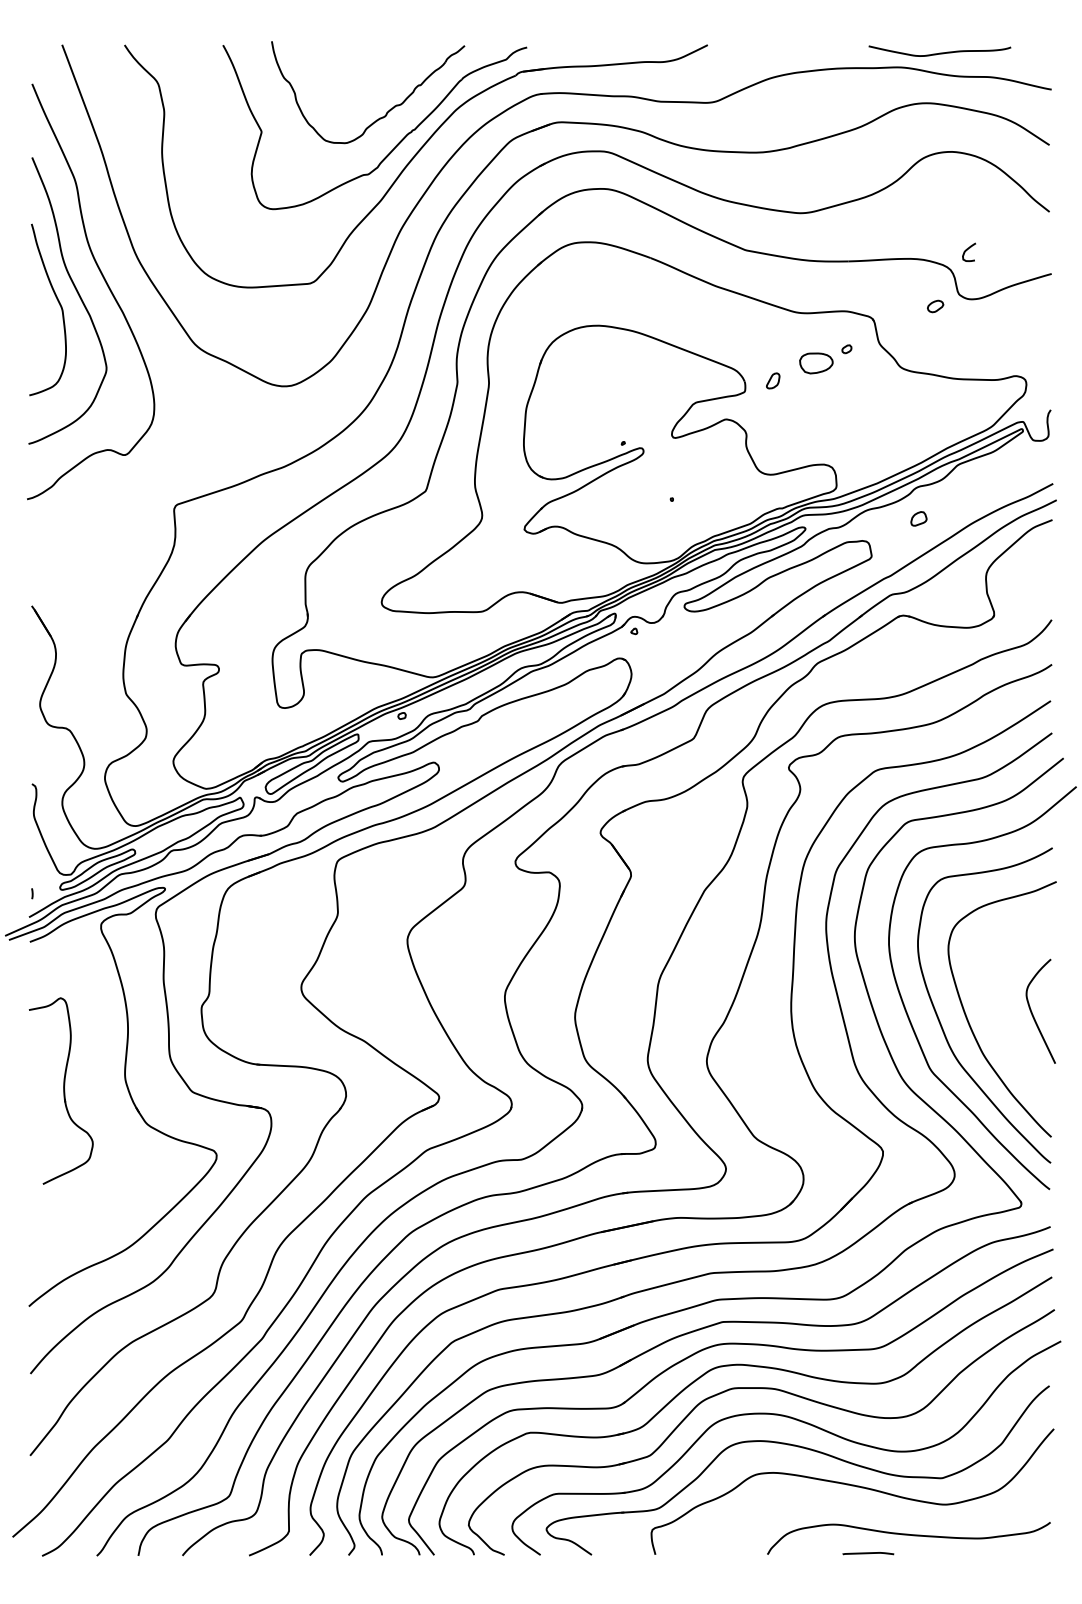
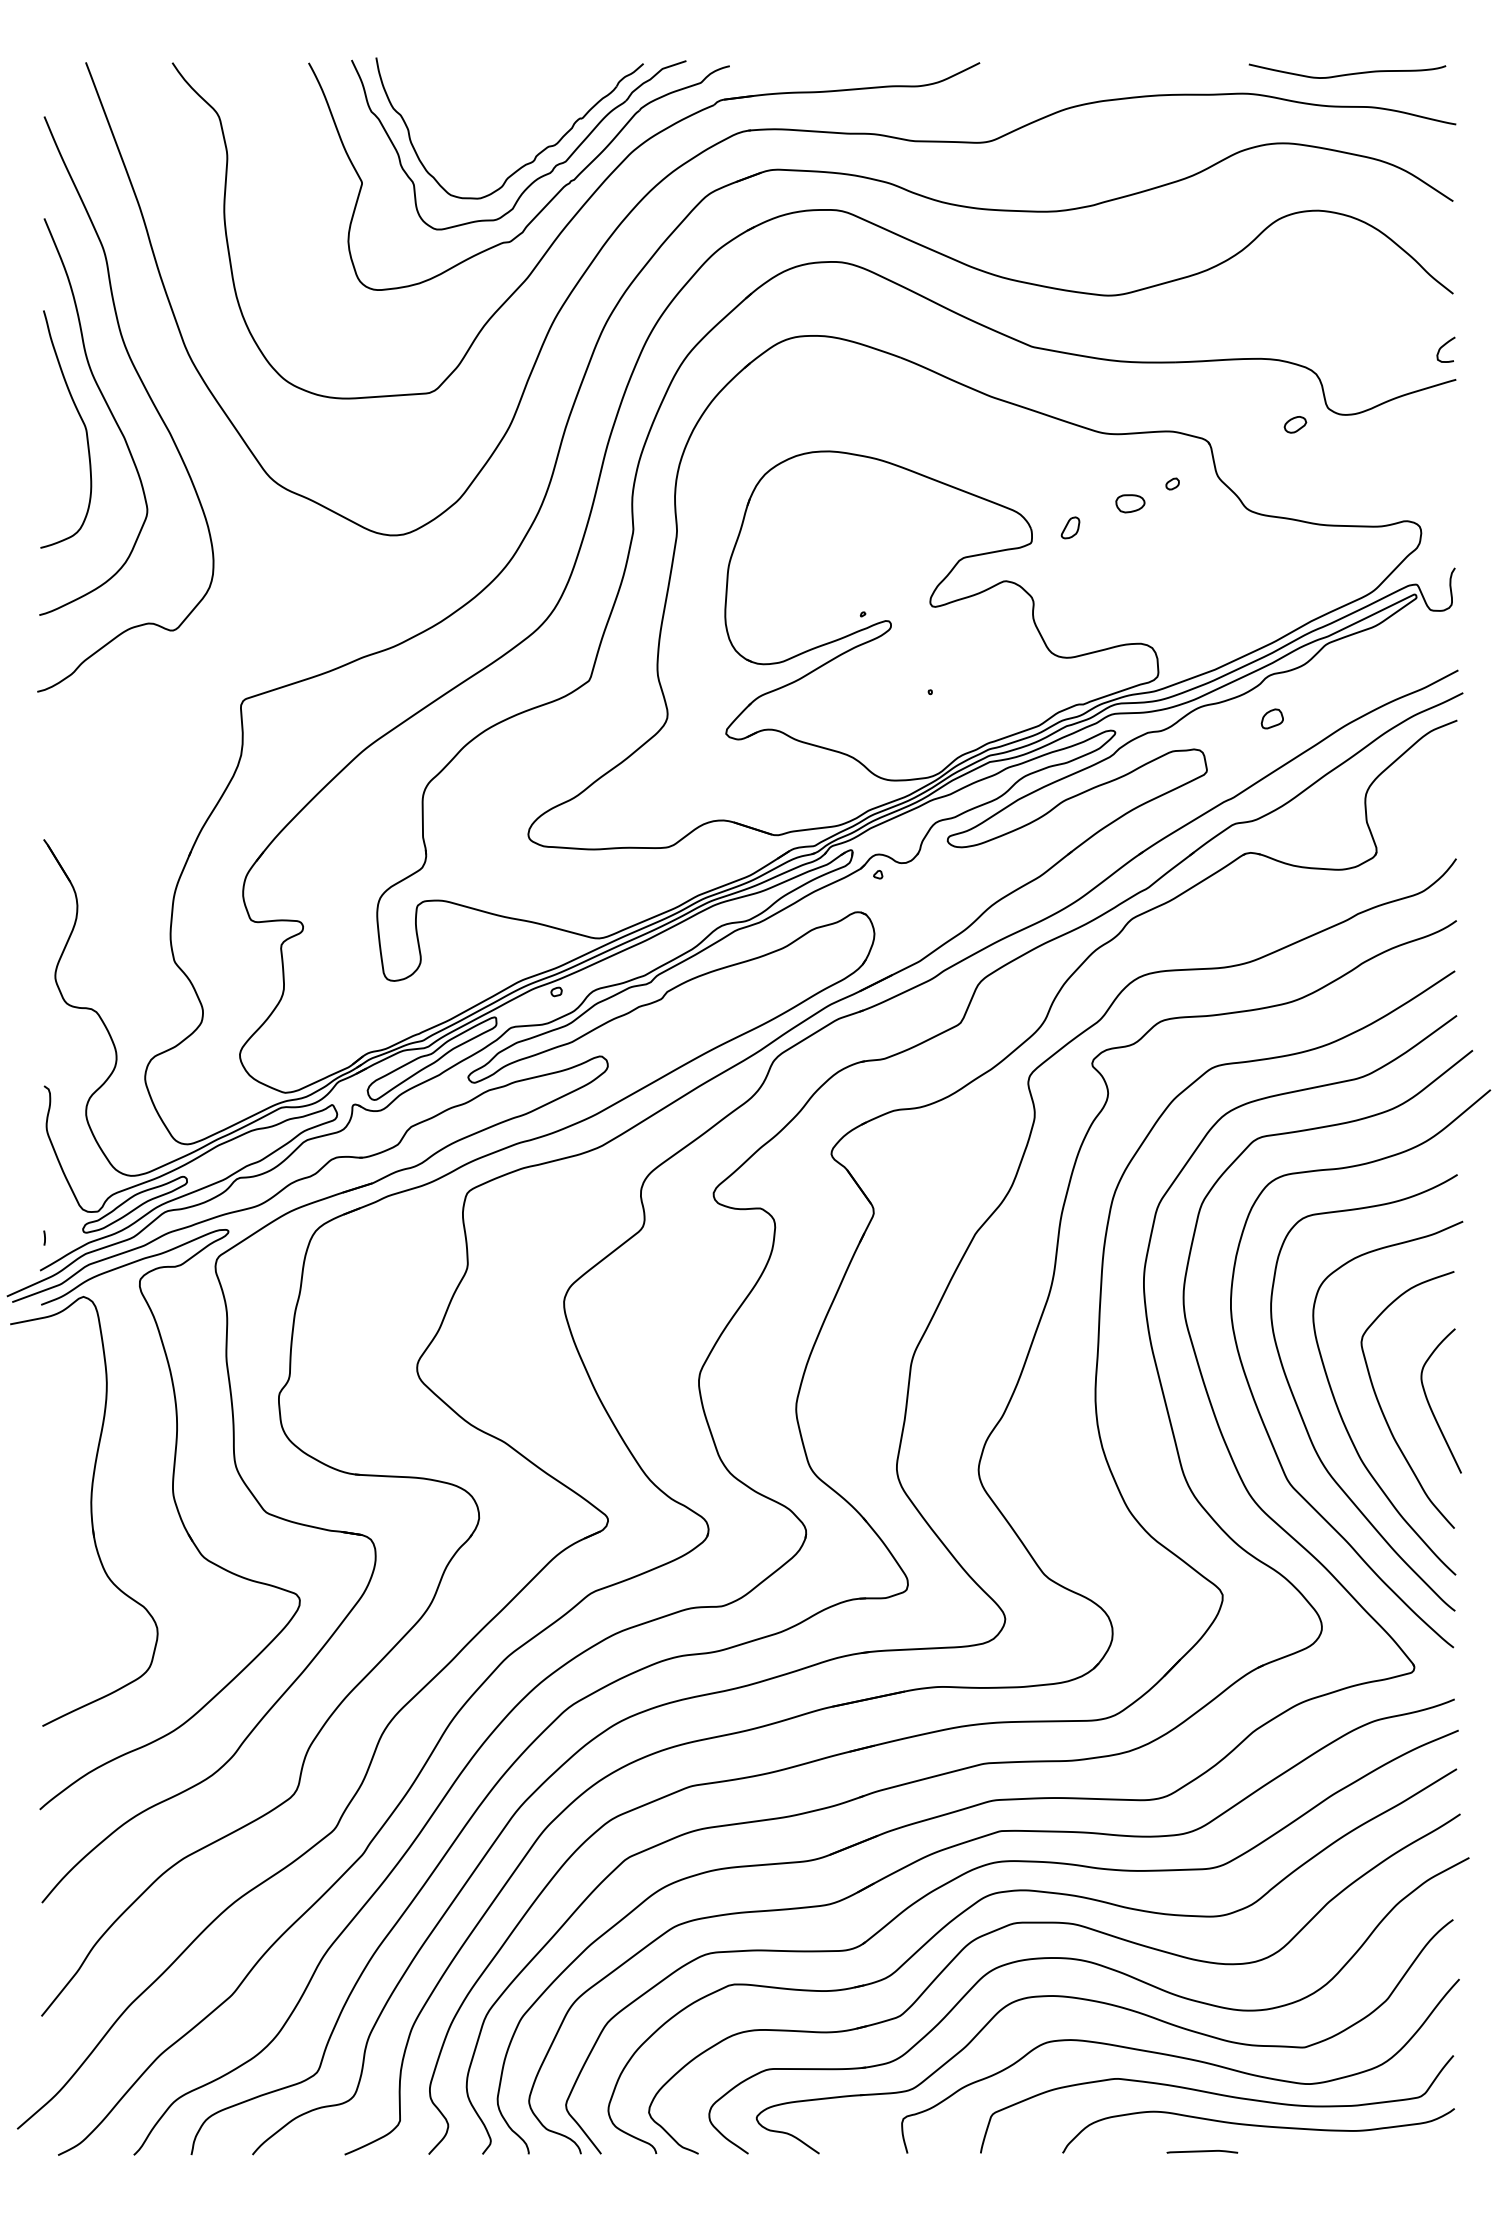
curve: (939, 52) -> (1347, 73), moved
part: (389, 127) -> (539, 176), added
curve: (968, 249) -> (1444, 346), moved
part: (816, 363) -> (1130, 503), size x0.62
curve: (999, 1018) -> (1383, 1411), added
part: (61, 1091) -> (84, 1511), size x1.67
curve: (879, 1512) -> (1217, 2095), added

